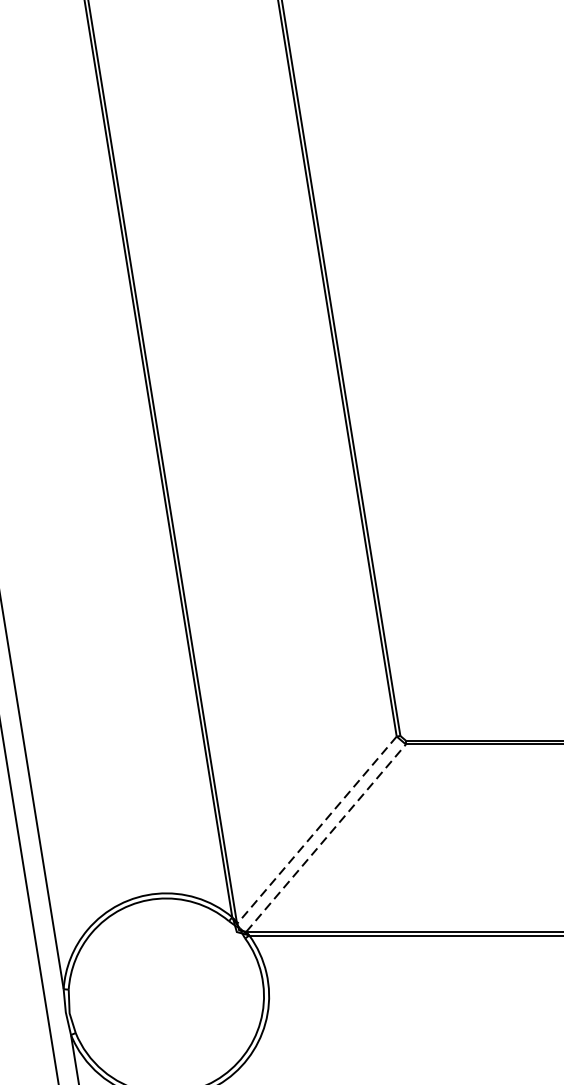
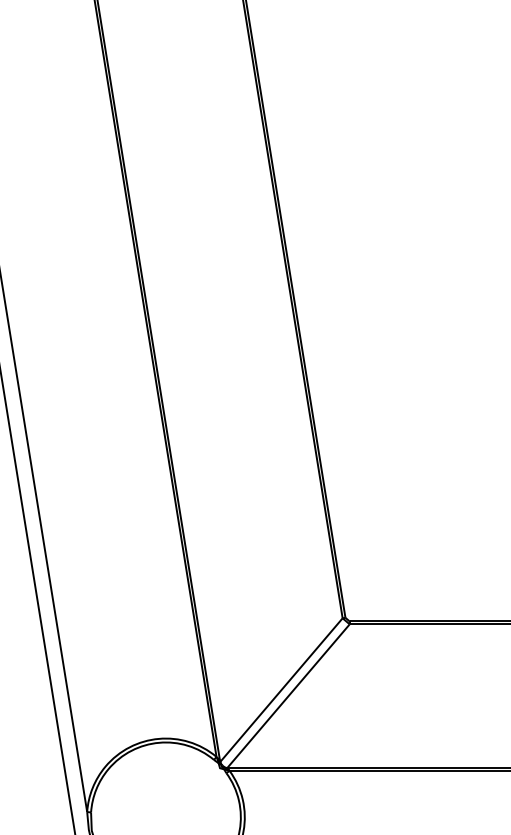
line: (316, 830) -> (281, 690), dashed -> solid
line: (326, 837) -> (288, 695), dashed -> solid

